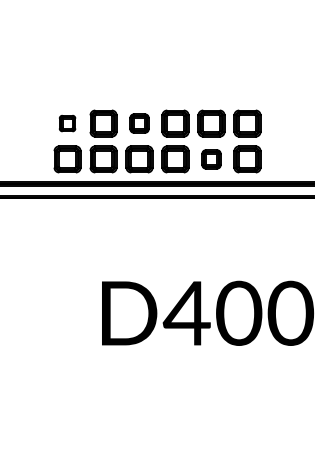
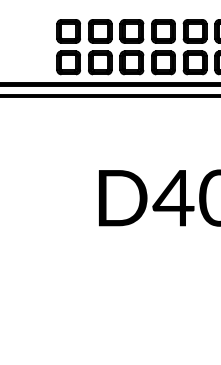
part: (67, 123) -> (68, 31), size x1.67
part: (139, 123) -> (131, 31), size x1.43
part: (211, 159) -> (195, 62), size x1.43

